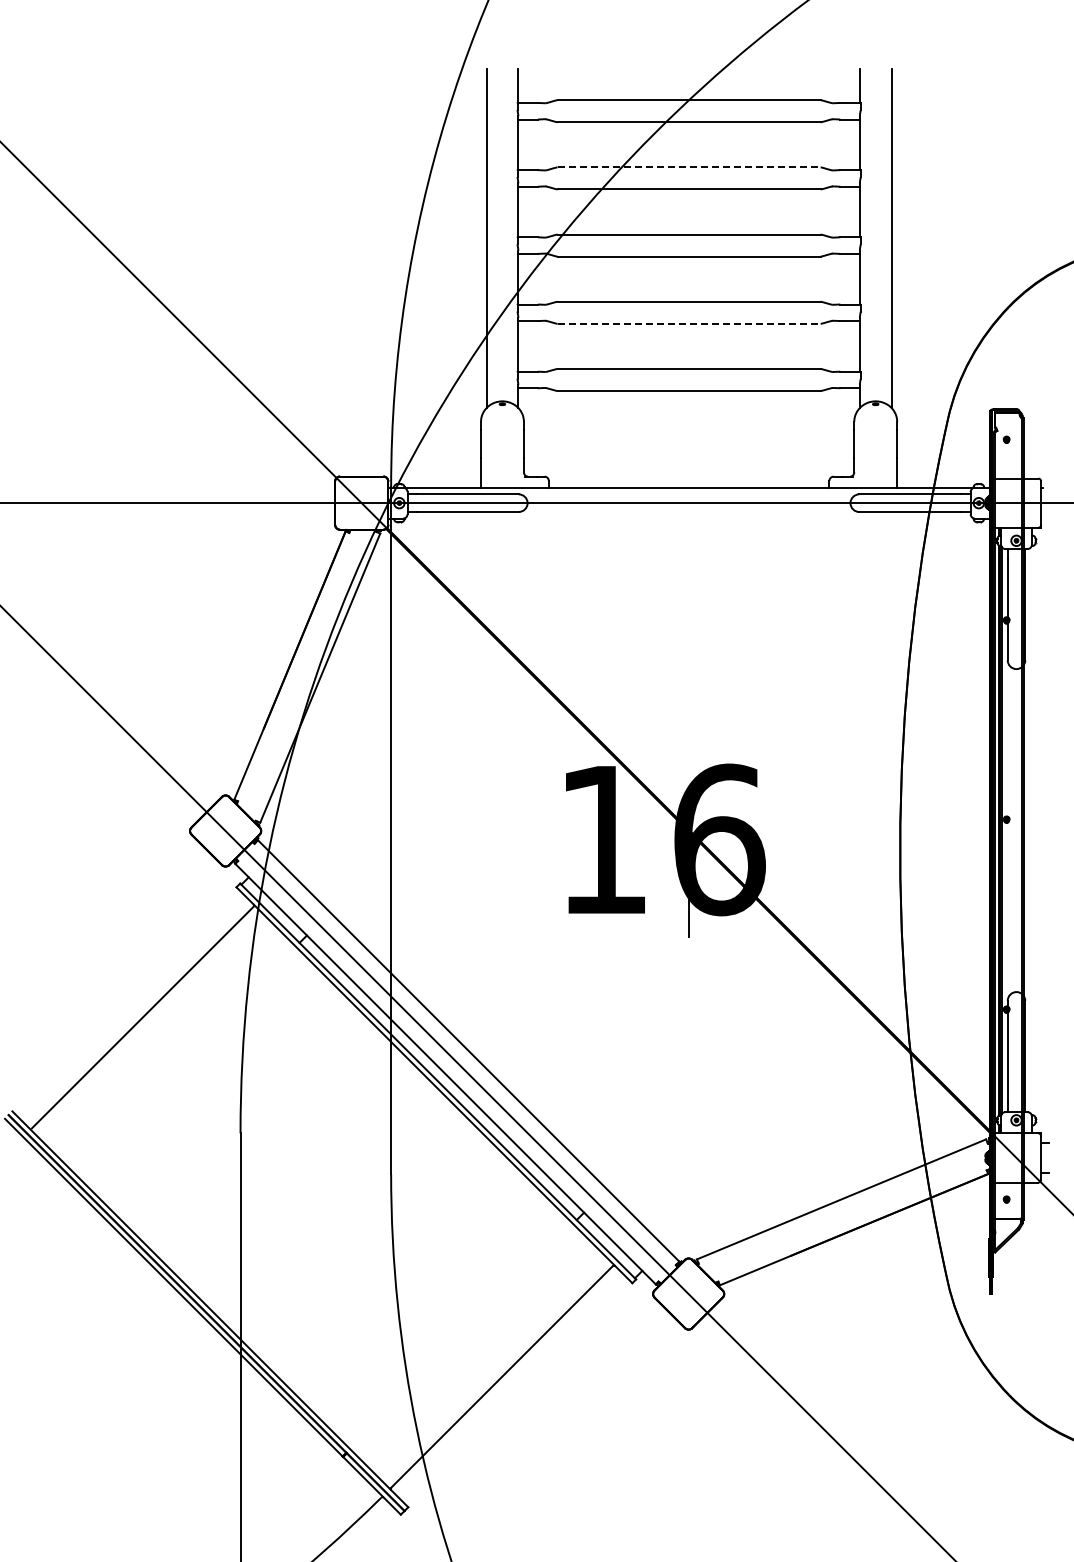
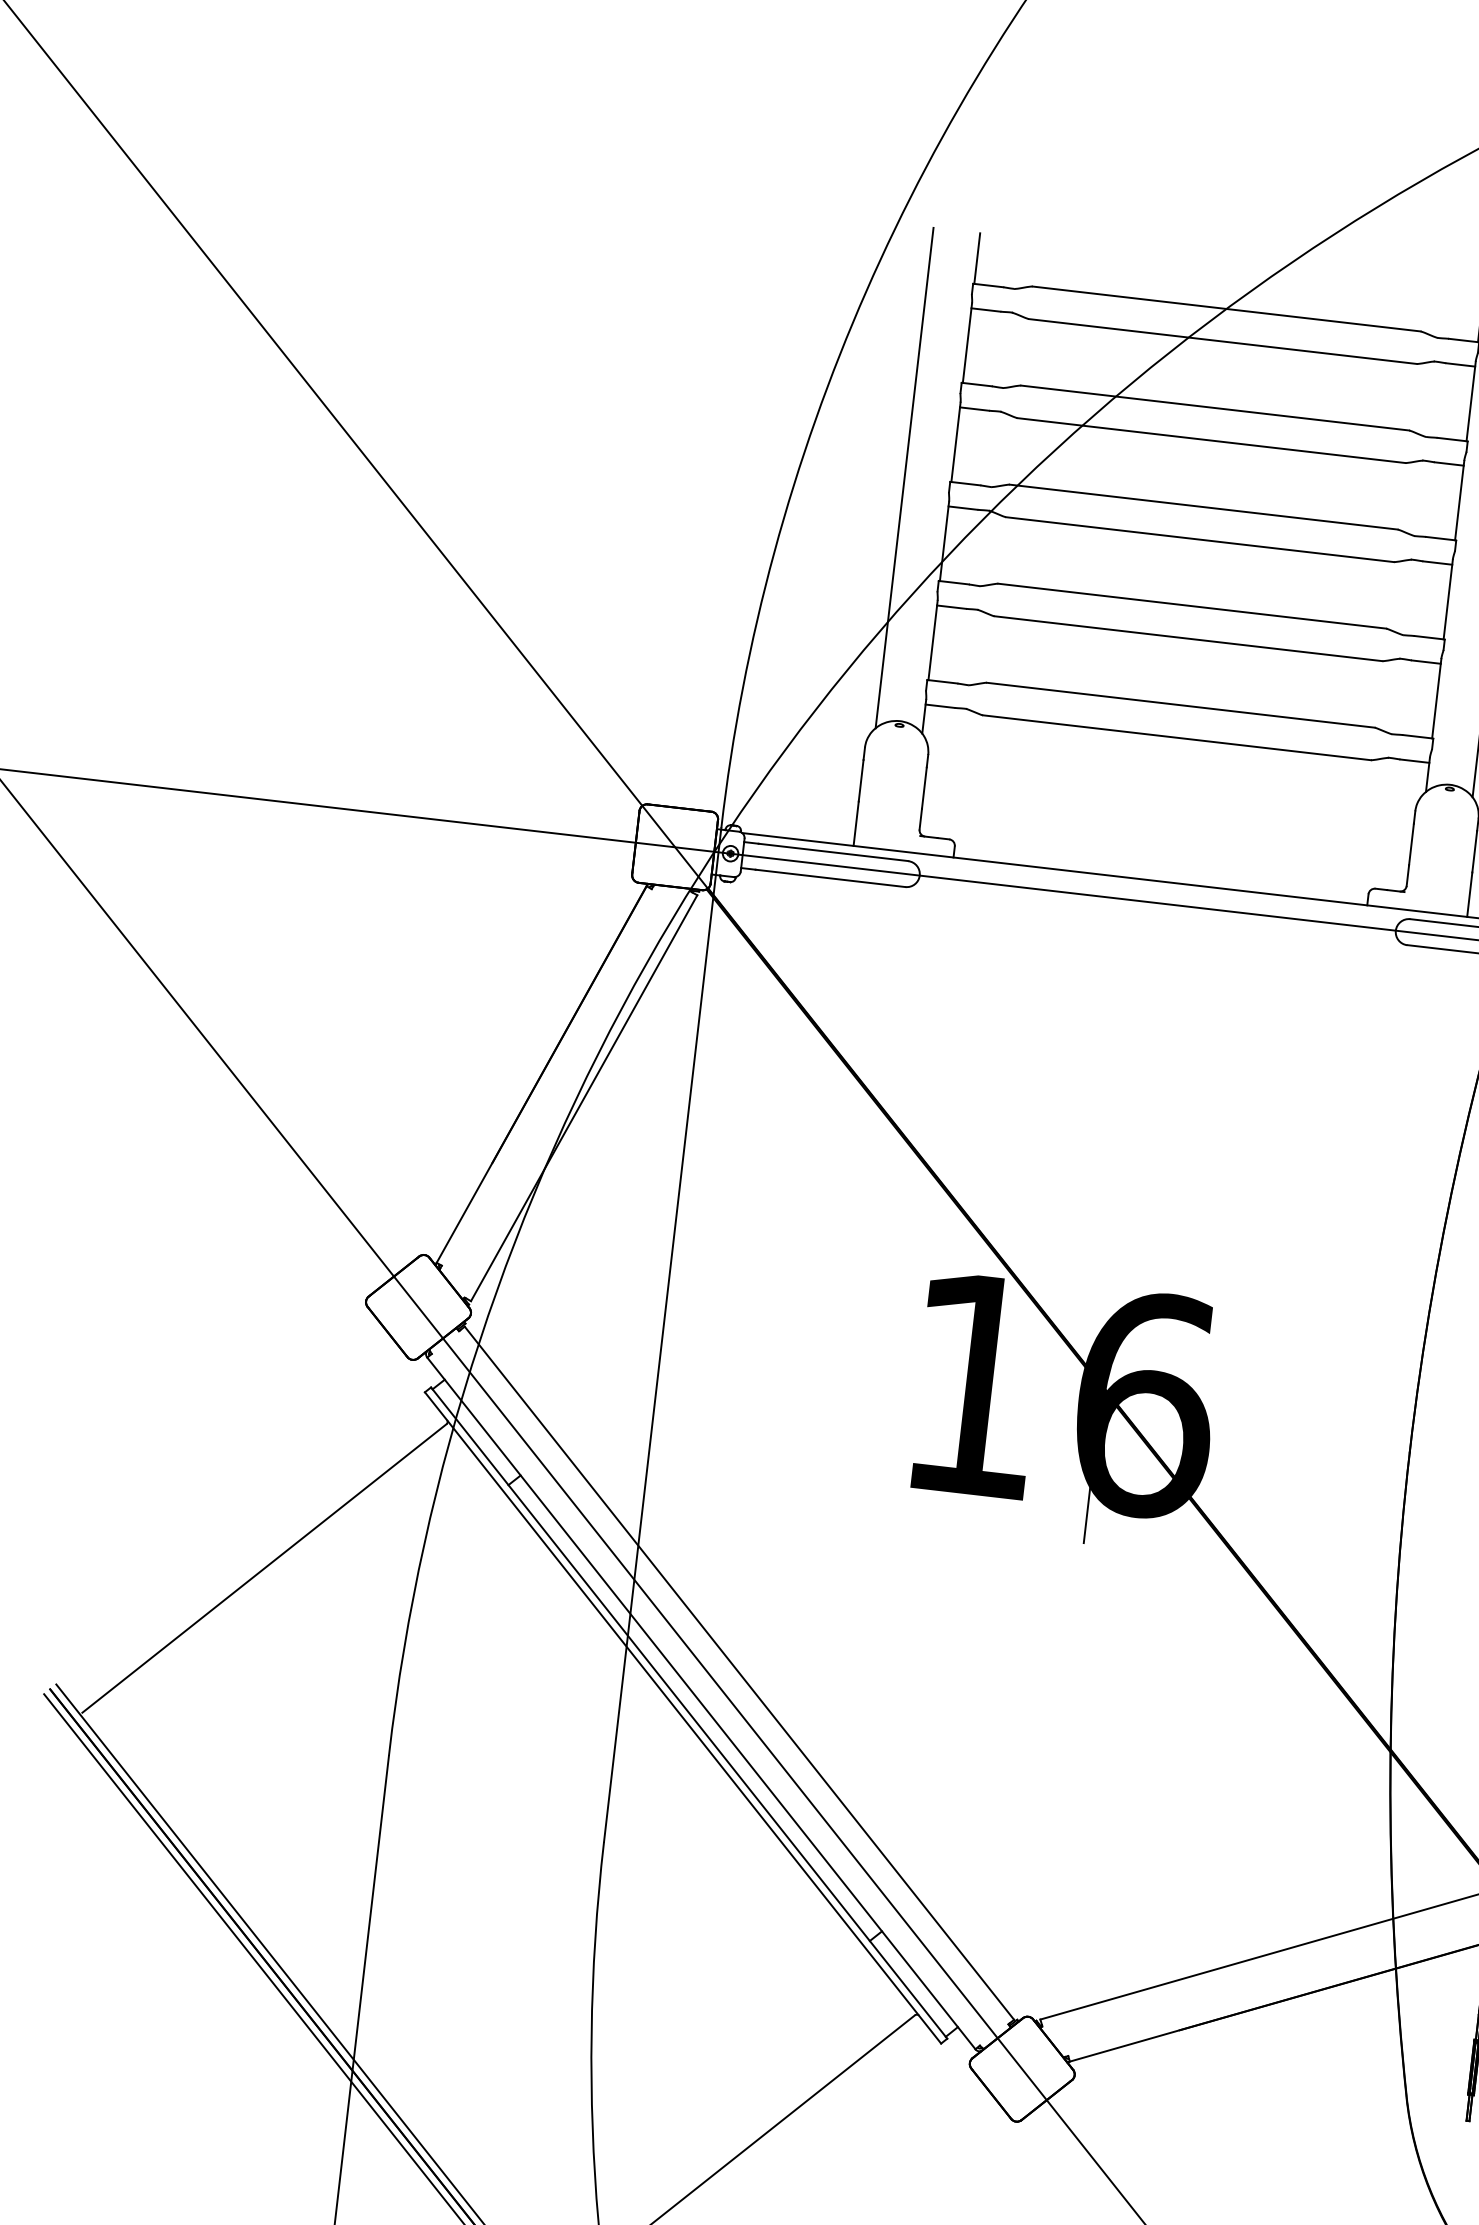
line: (689, 167) -> (1215, 408), dashed -> solid
line: (689, 323) -> (1189, 638), dashed -> solid

